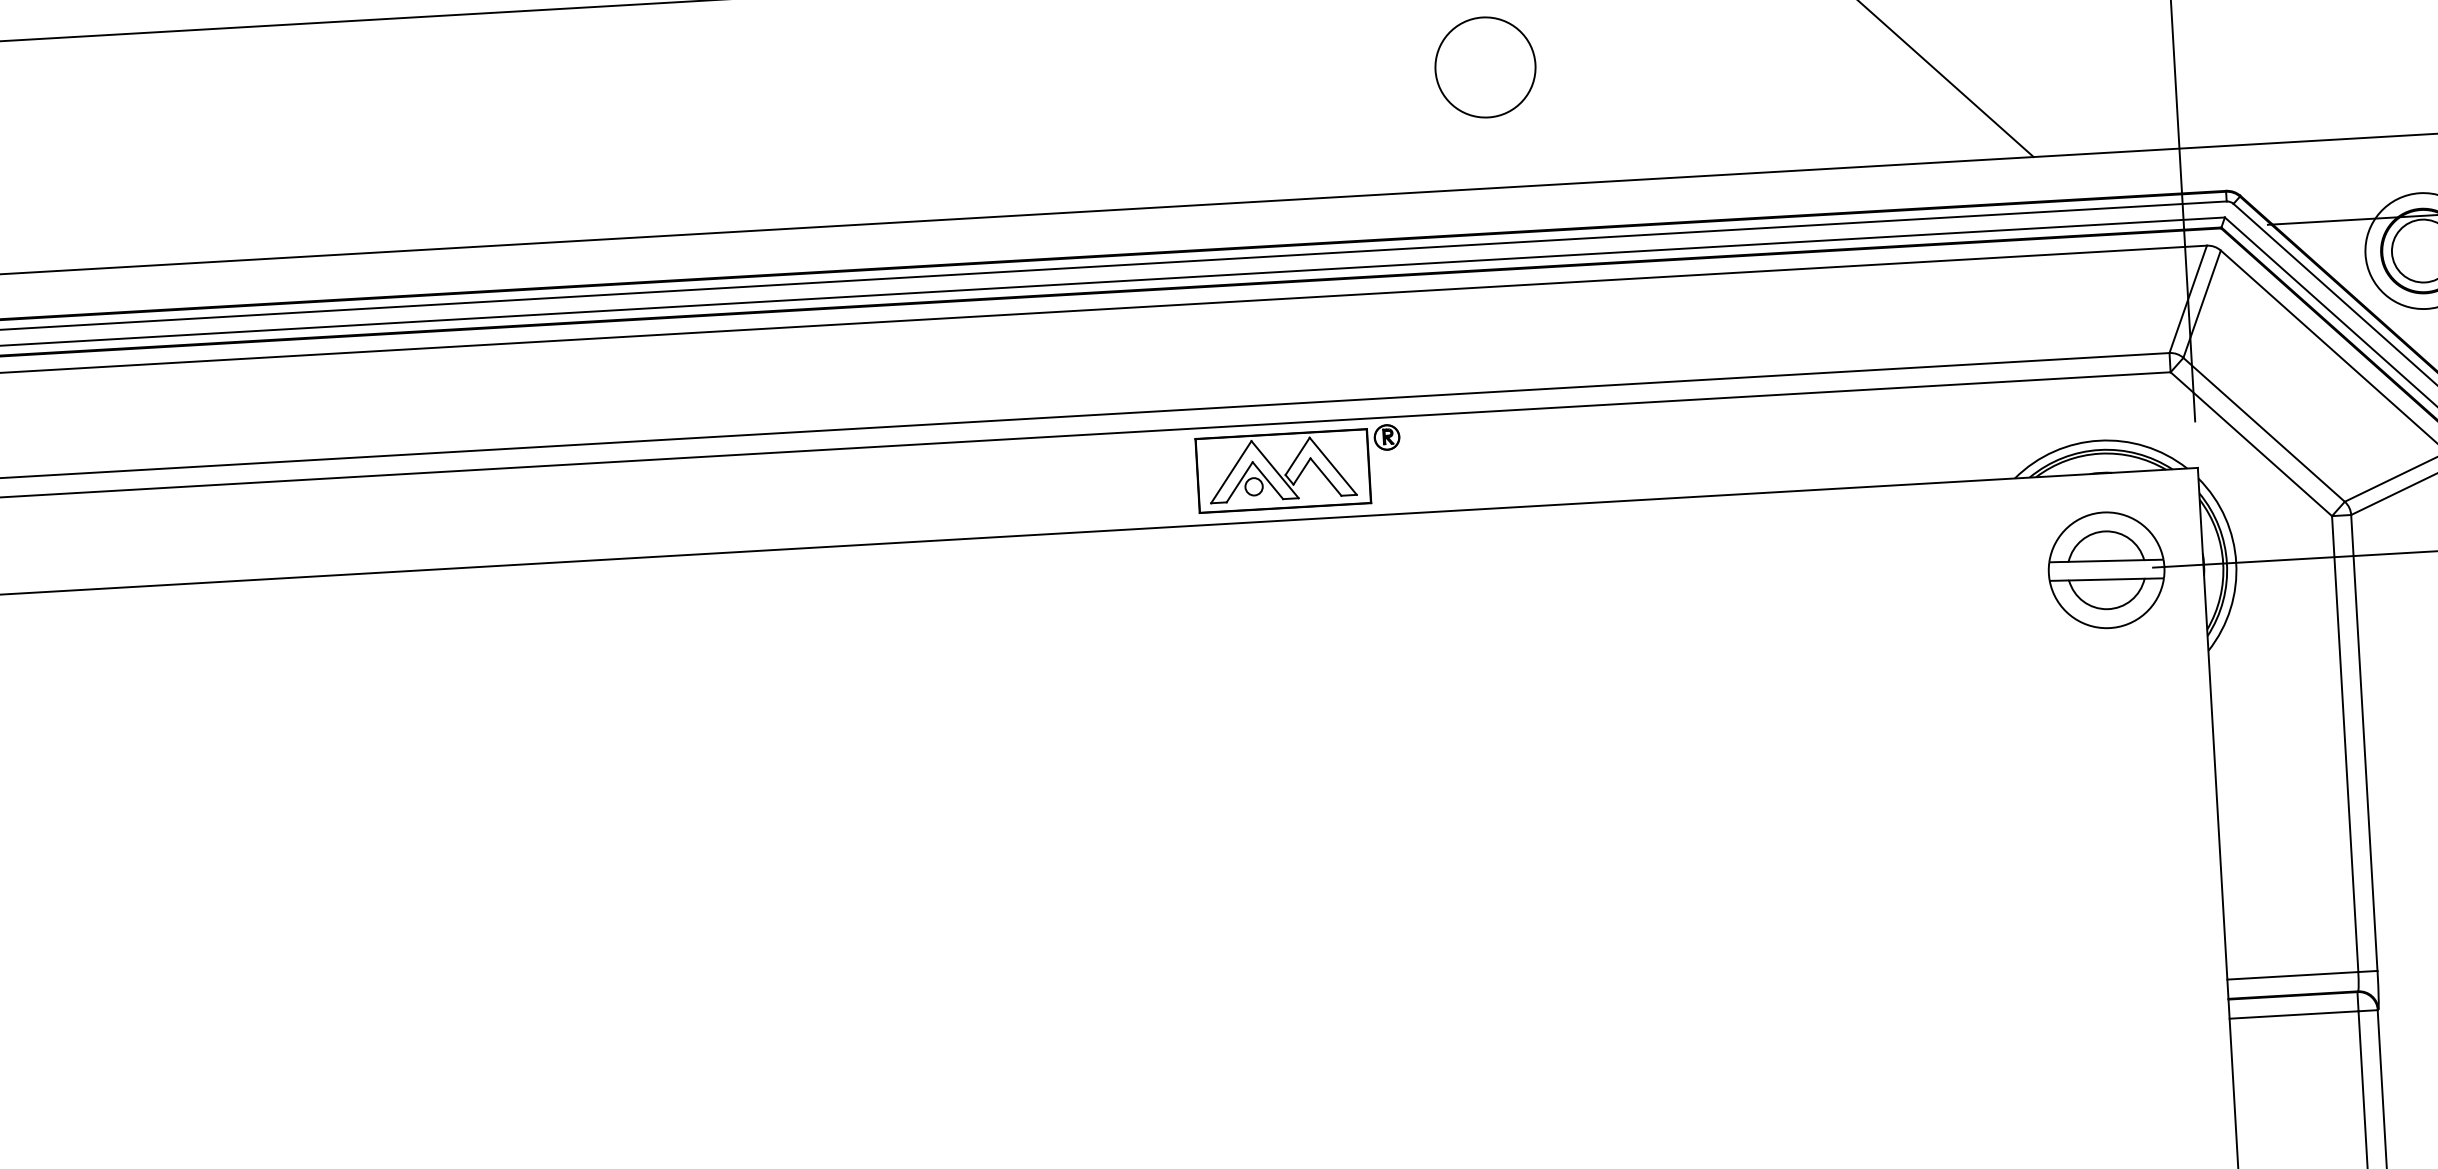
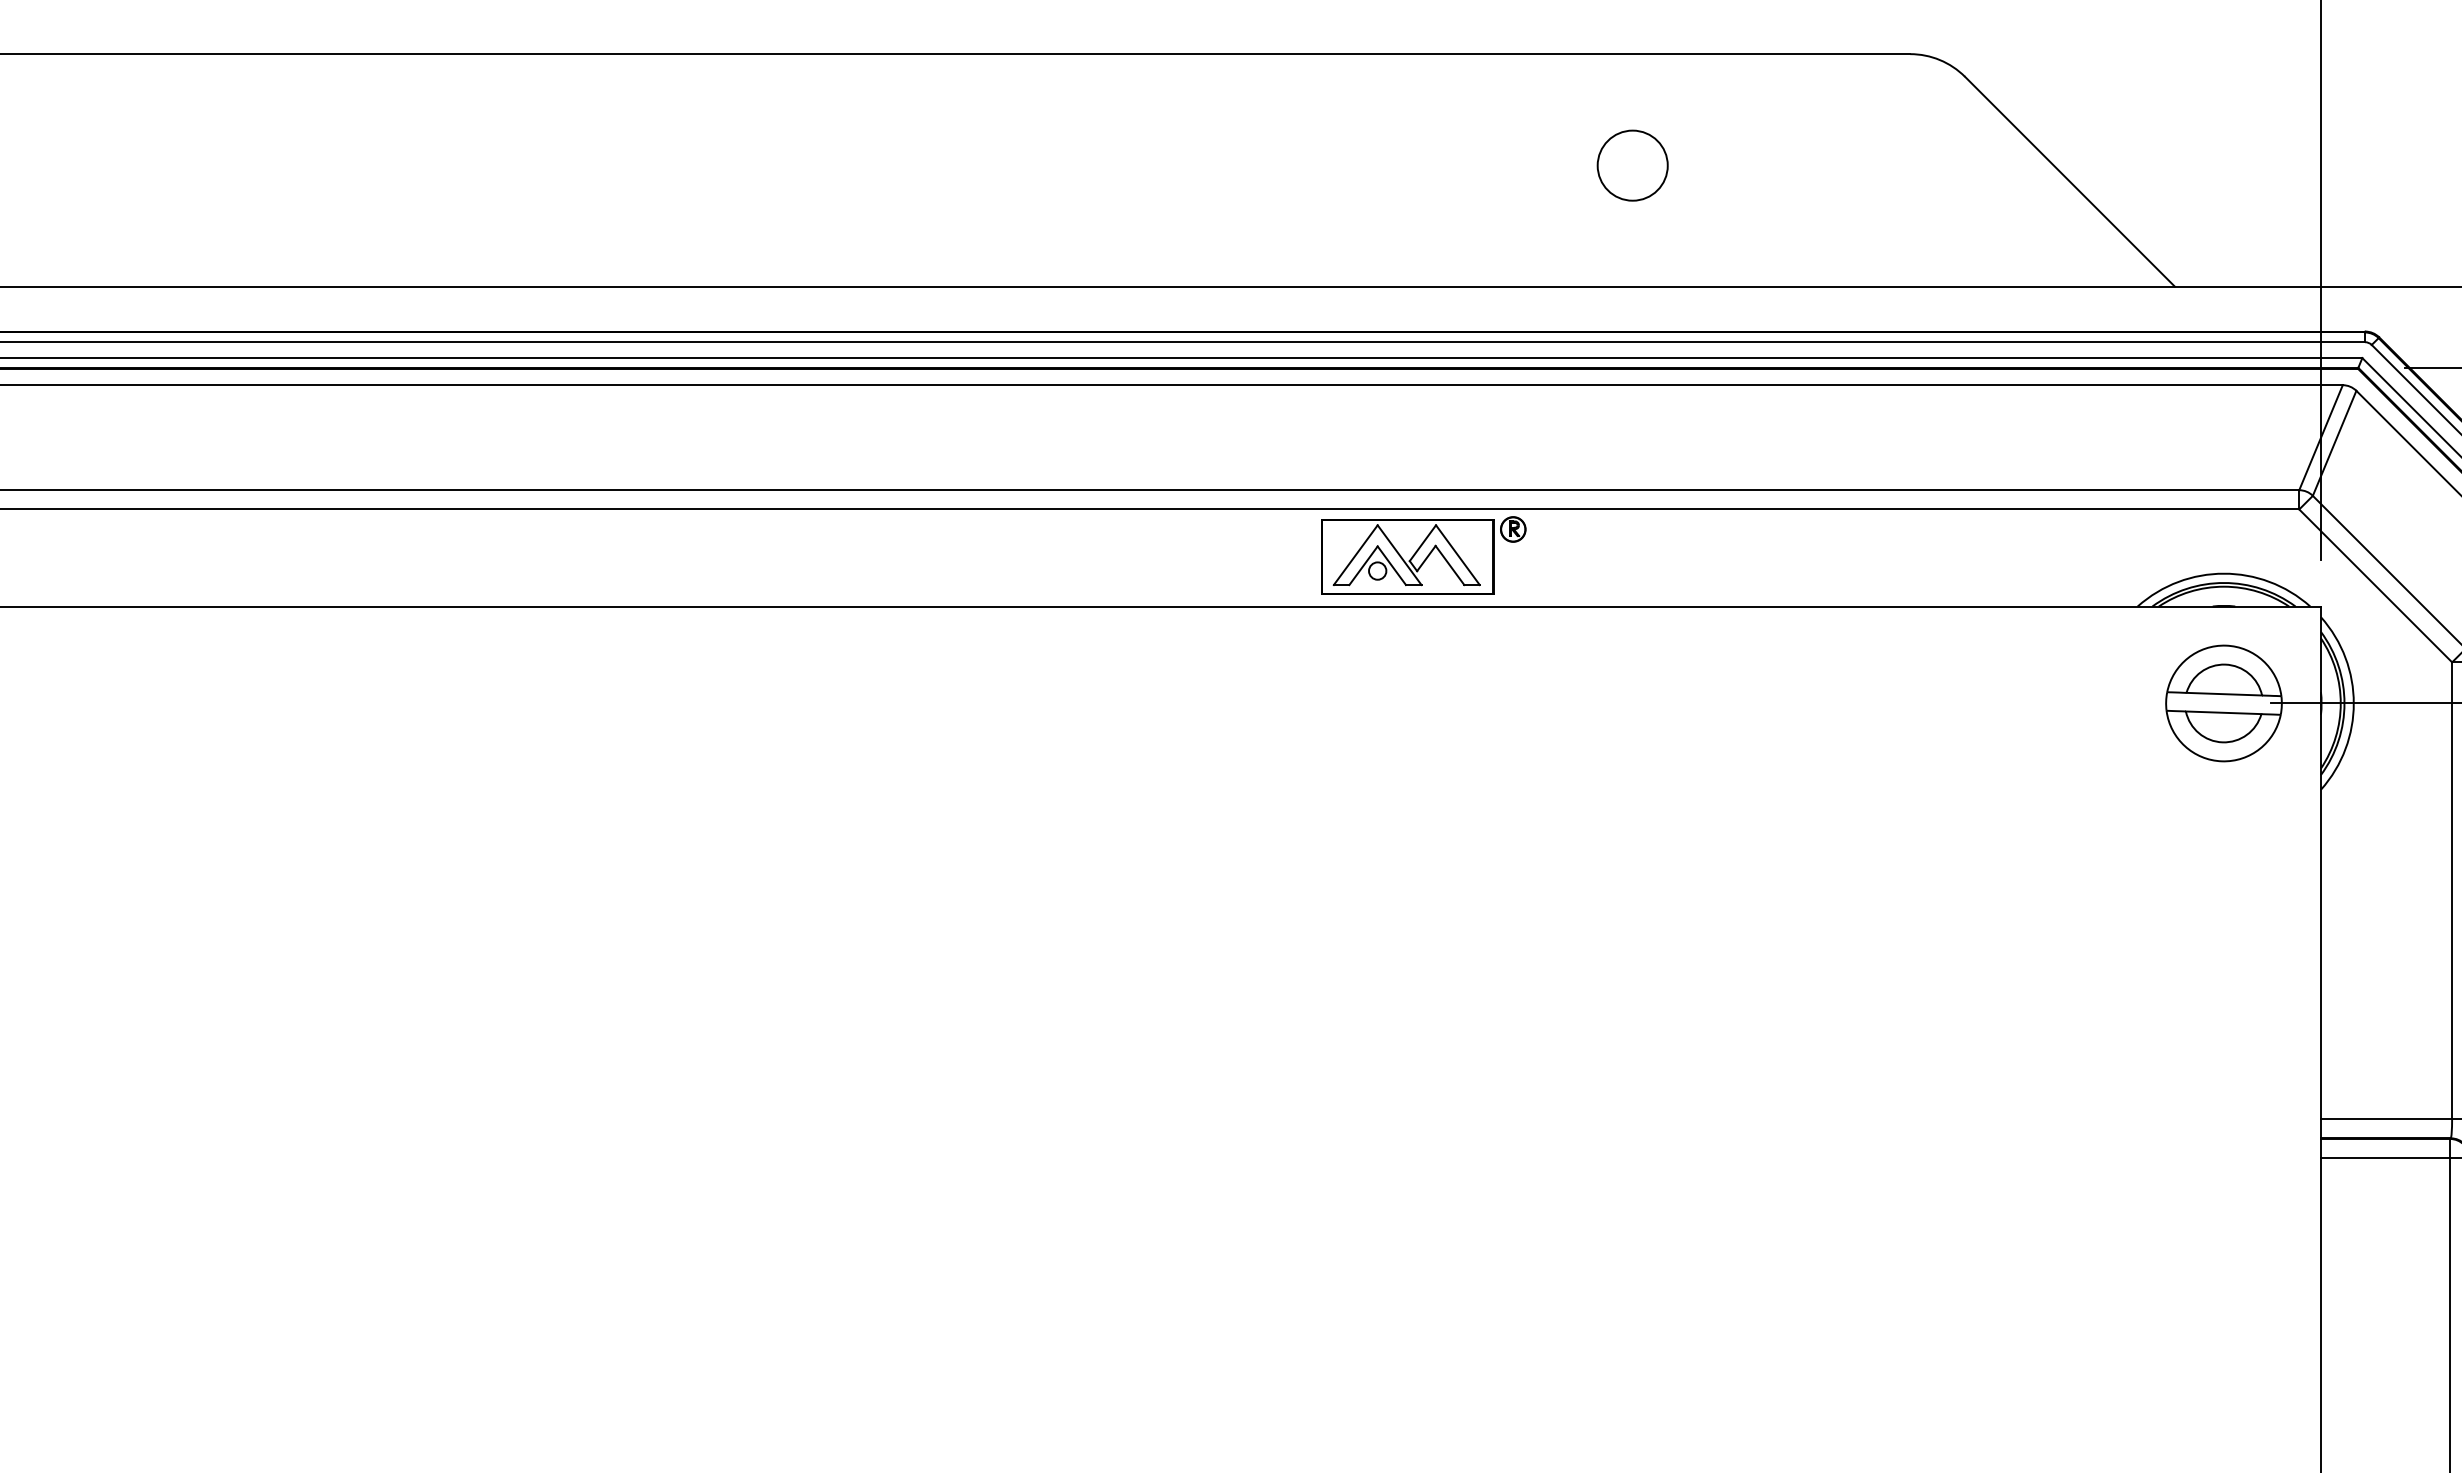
circle: (1485, 67) -> (1632, 165), size x0.7

